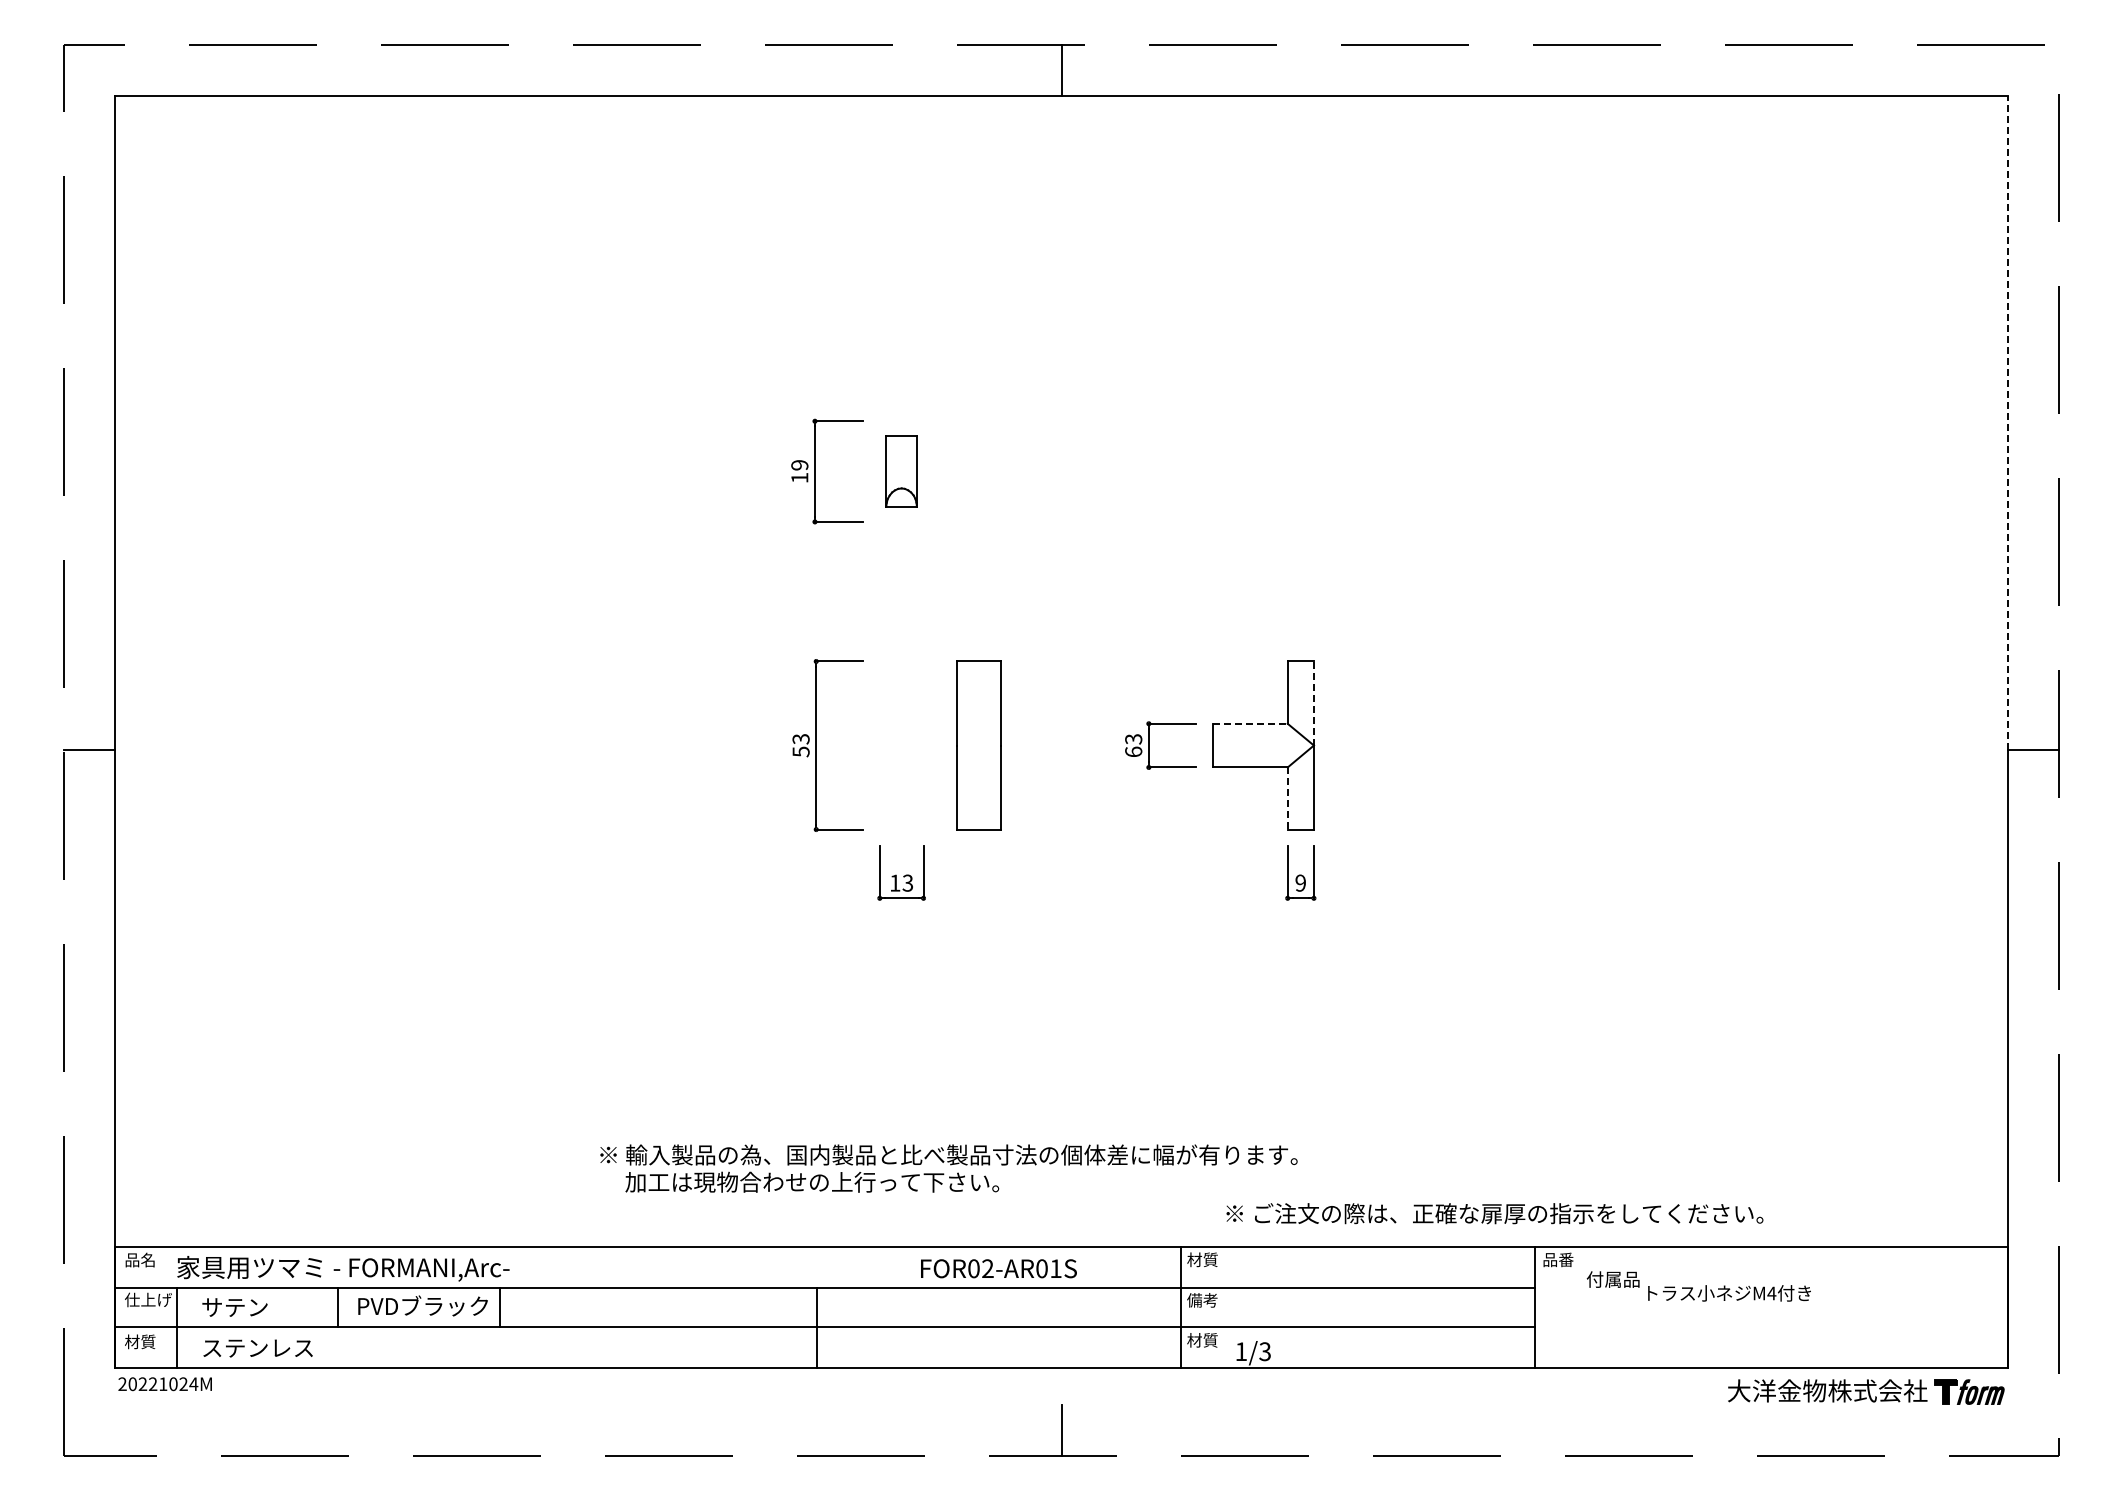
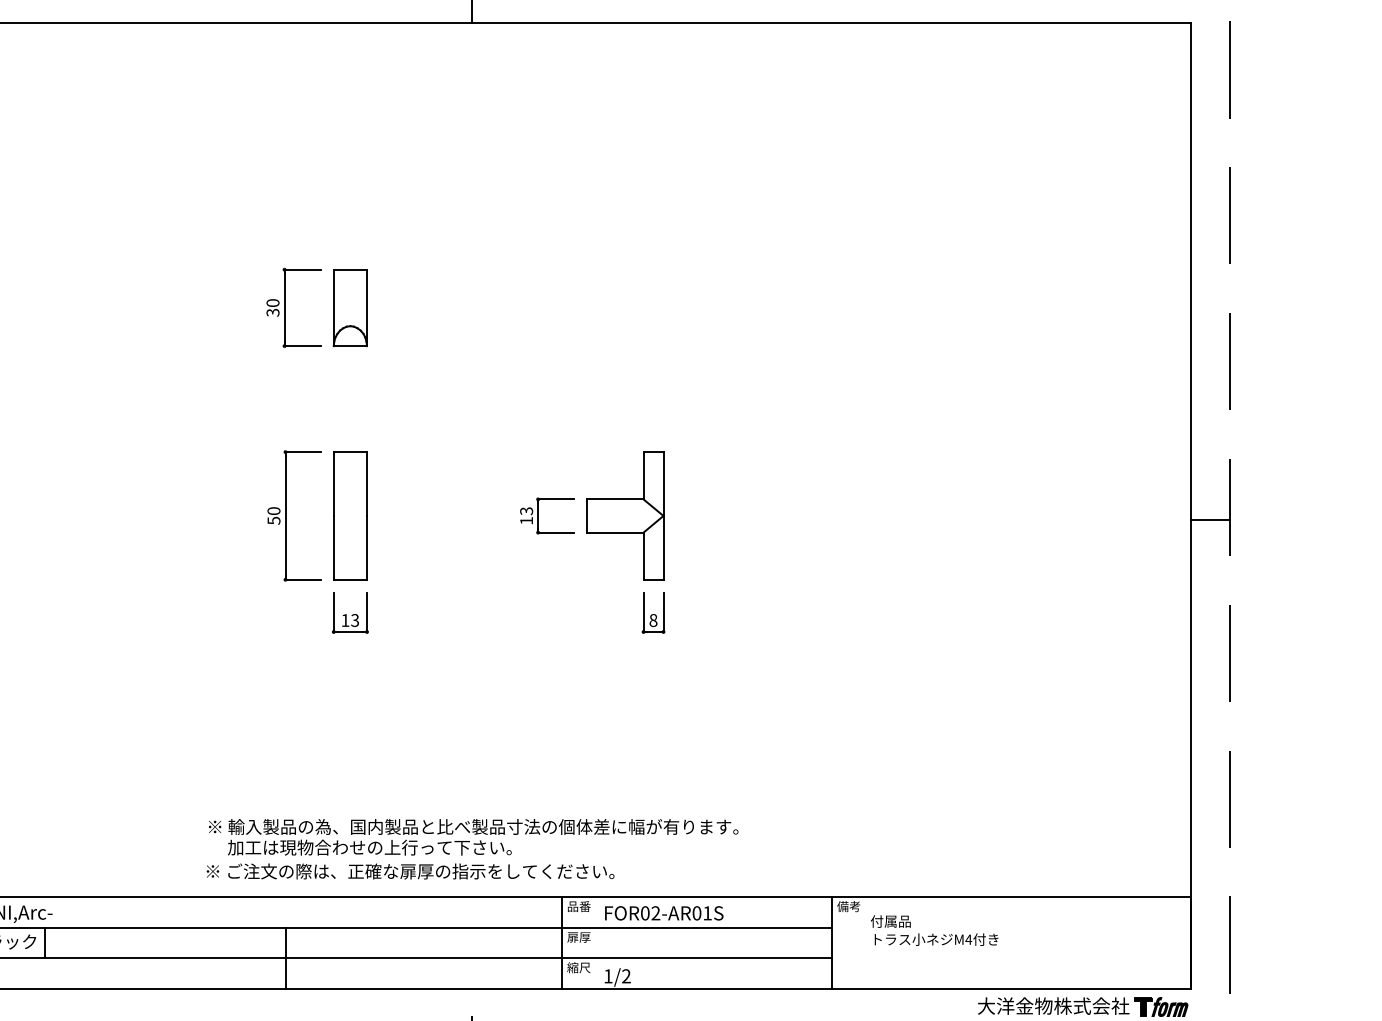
line: (2007, 422) -> (1190, 270), dashed -> solid
text: (799, 471) -> (272, 307), 19 -> 30
part: (901, 471) -> (350, 307), size x1.43
line: (1313, 703) -> (663, 484), dashed -> solid
line: (1250, 723) -> (615, 499), dashed -> solid
text: (800, 739) -> (273, 511), 53 -> 50
part: (978, 745) -> (350, 515), moved
text: (1133, 751) -> (526, 520), 63 -> 13
line: (1287, 799) -> (643, 556), dashed -> solid
text: (1300, 882) -> (653, 619), 9 -> 8
text: (948, 1168) -> (473, 837), moved
text: (1494, 1213) -> (410, 871), moved
text: (1202, 1259) -> (578, 906), 材質 -> 品番
text: (1557, 1259) -> (848, 906), 品番 -> 備考
text: (998, 1268) -> (663, 913), moved
text: (1729, 1293) -> (936, 939), moved
text: (1202, 1300) -> (578, 937), 備考 -> 扉厚
text: (1202, 1340) -> (578, 967), 材質 -> 縮尺
text: (1264, 1351) -> (625, 976), 1/3 -> 1/2

